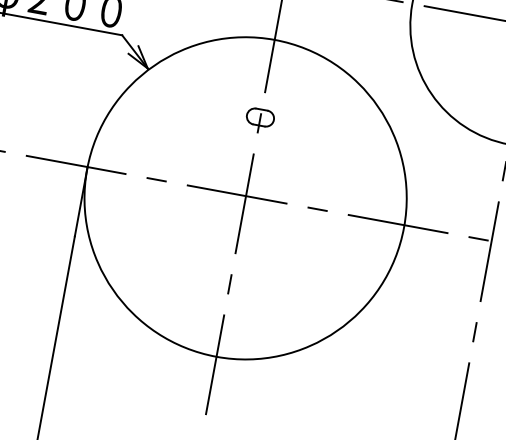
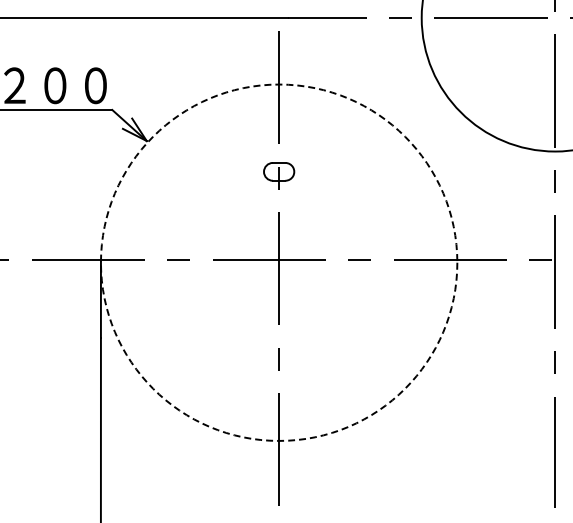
circle: (245, 198) -> (278, 262), solid -> dashed

